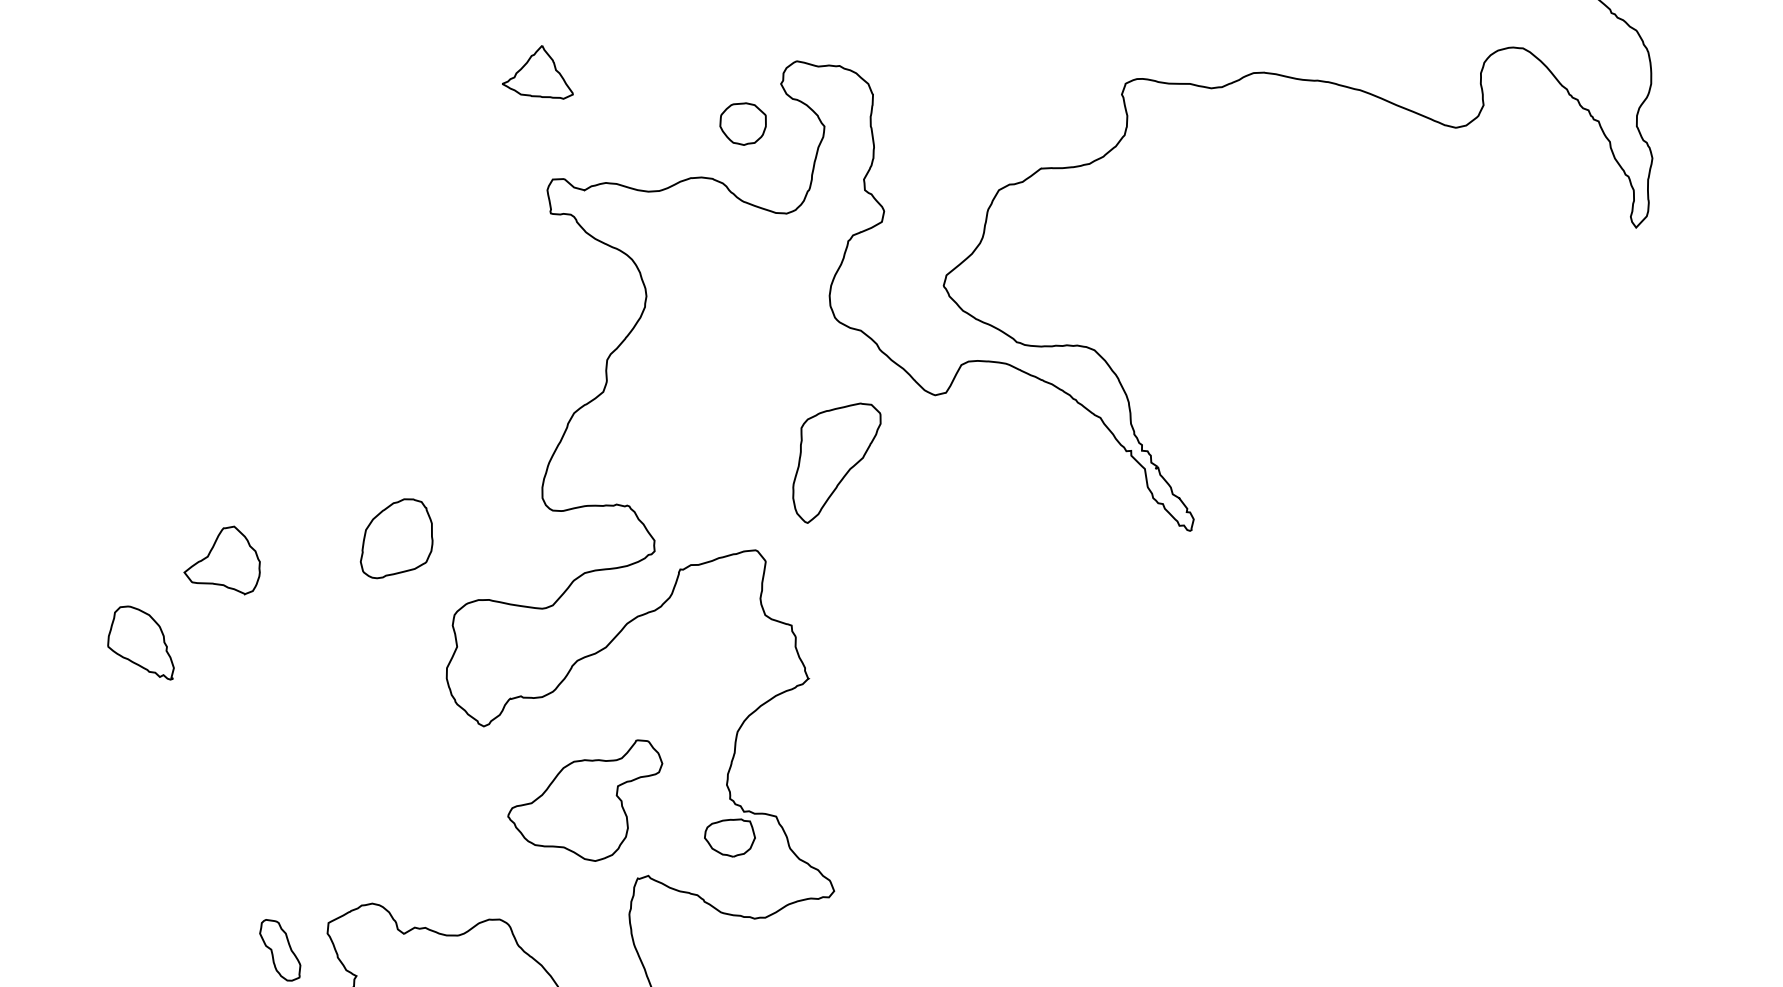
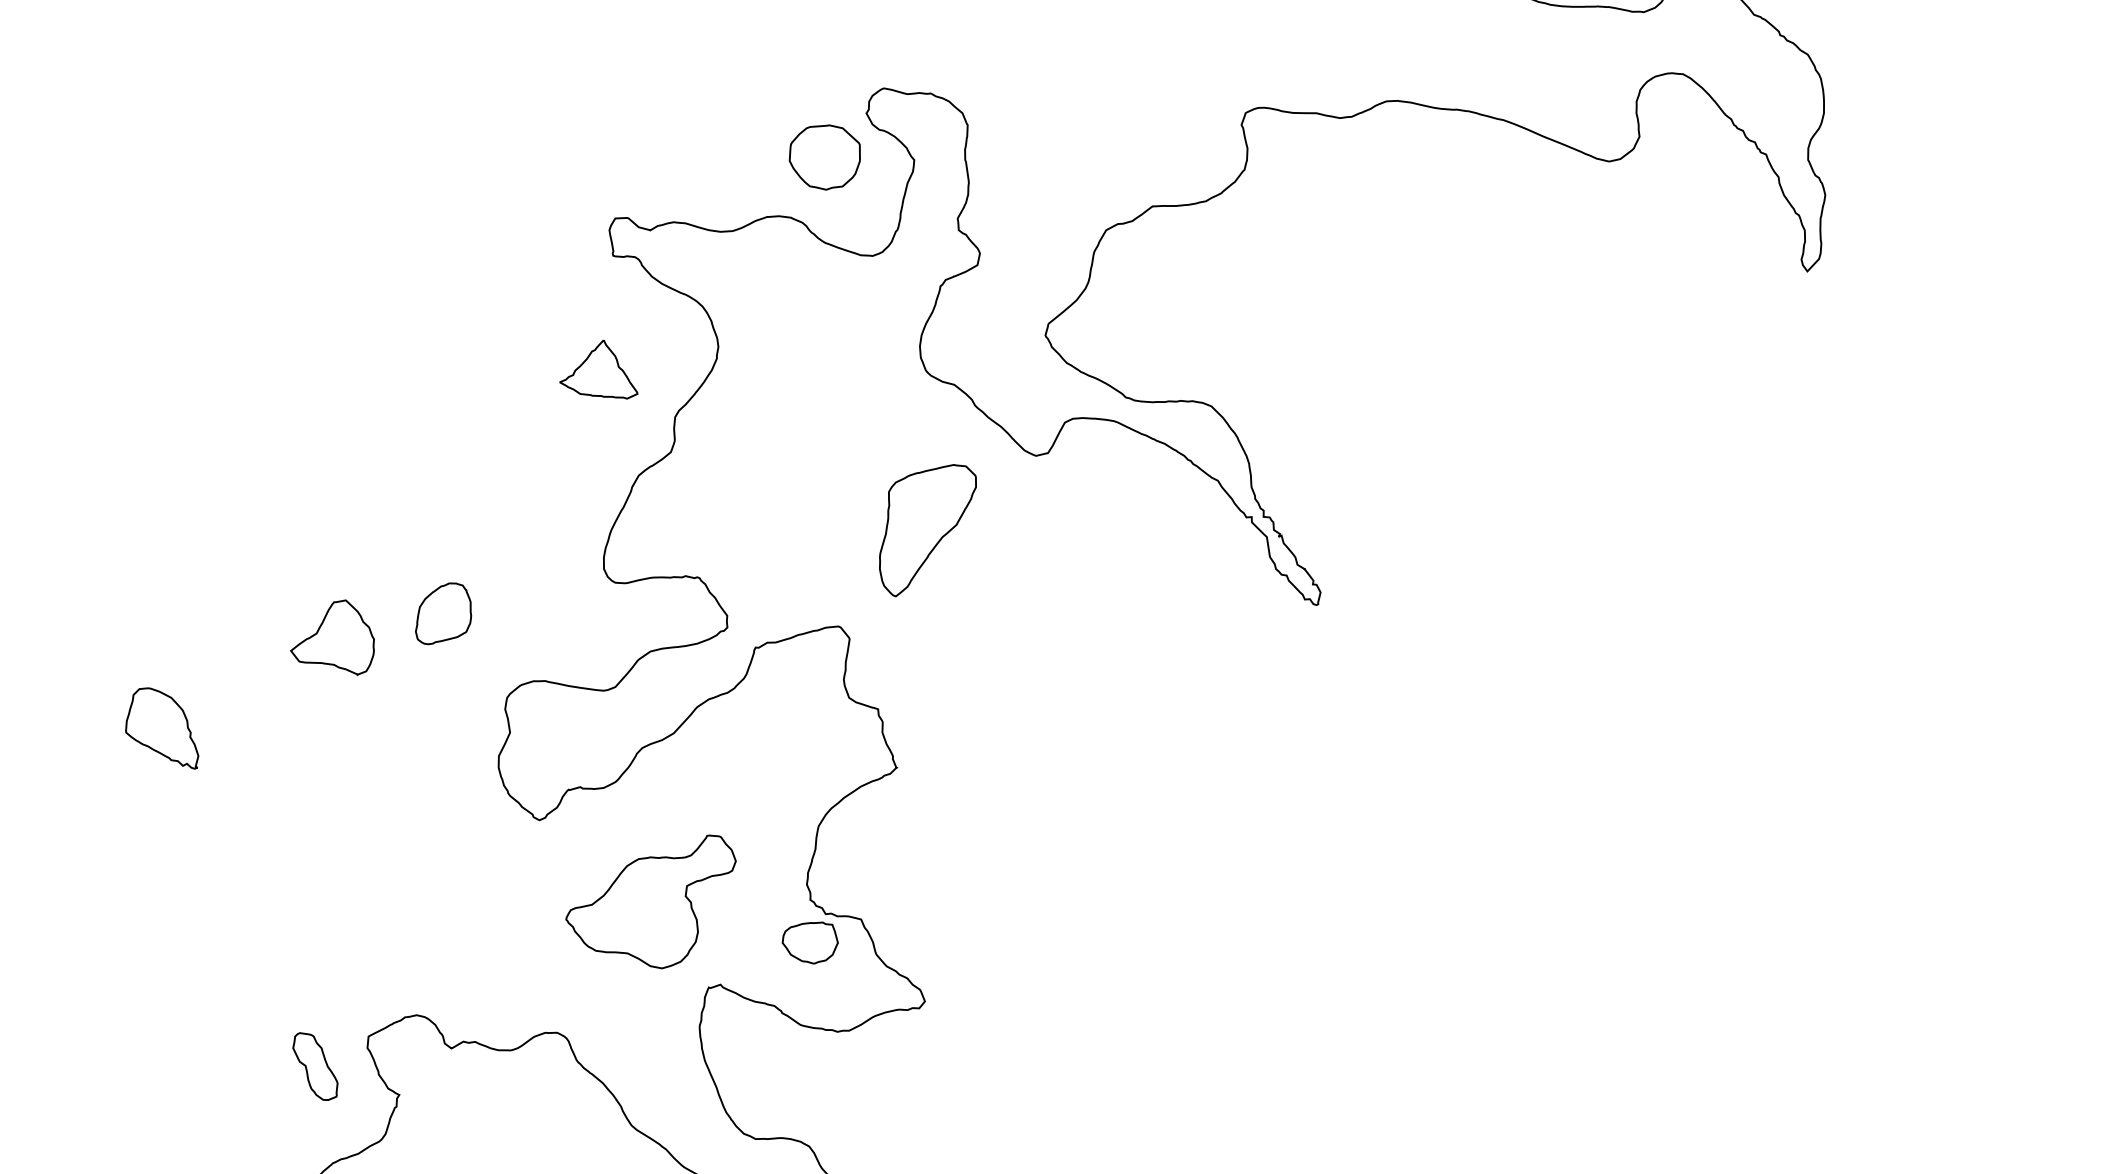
part: (537, 72) -> (598, 369), moved
part: (742, 124) -> (824, 157), size x1.4
part: (396, 538) -> (443, 613), size x0.7
part: (222, 560) -> (332, 637), moved

